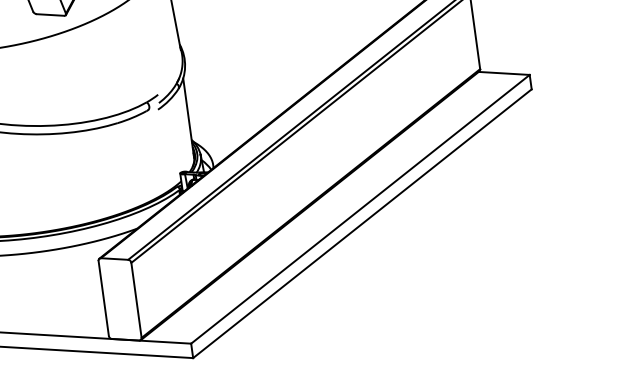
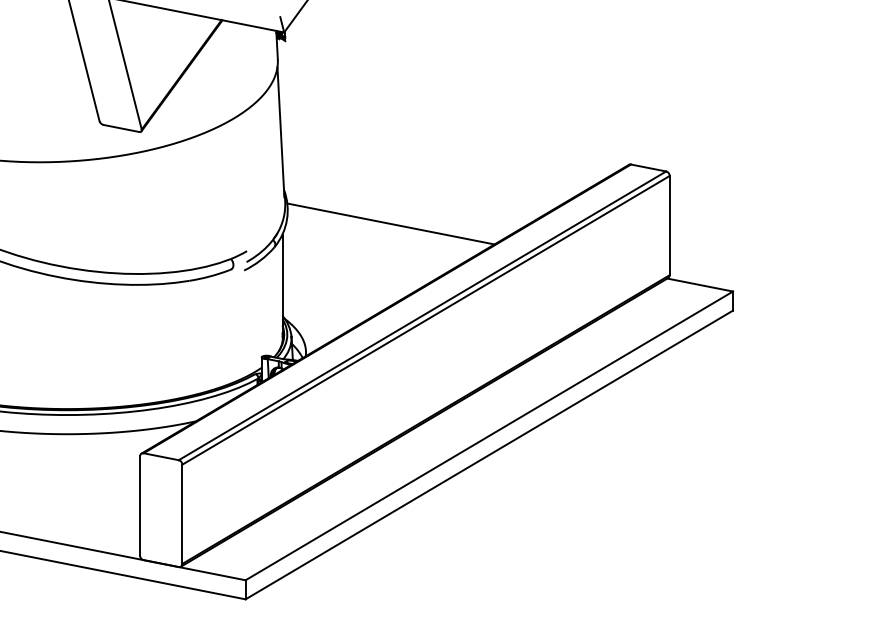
line: (263, 58) -> (390, 223), added

